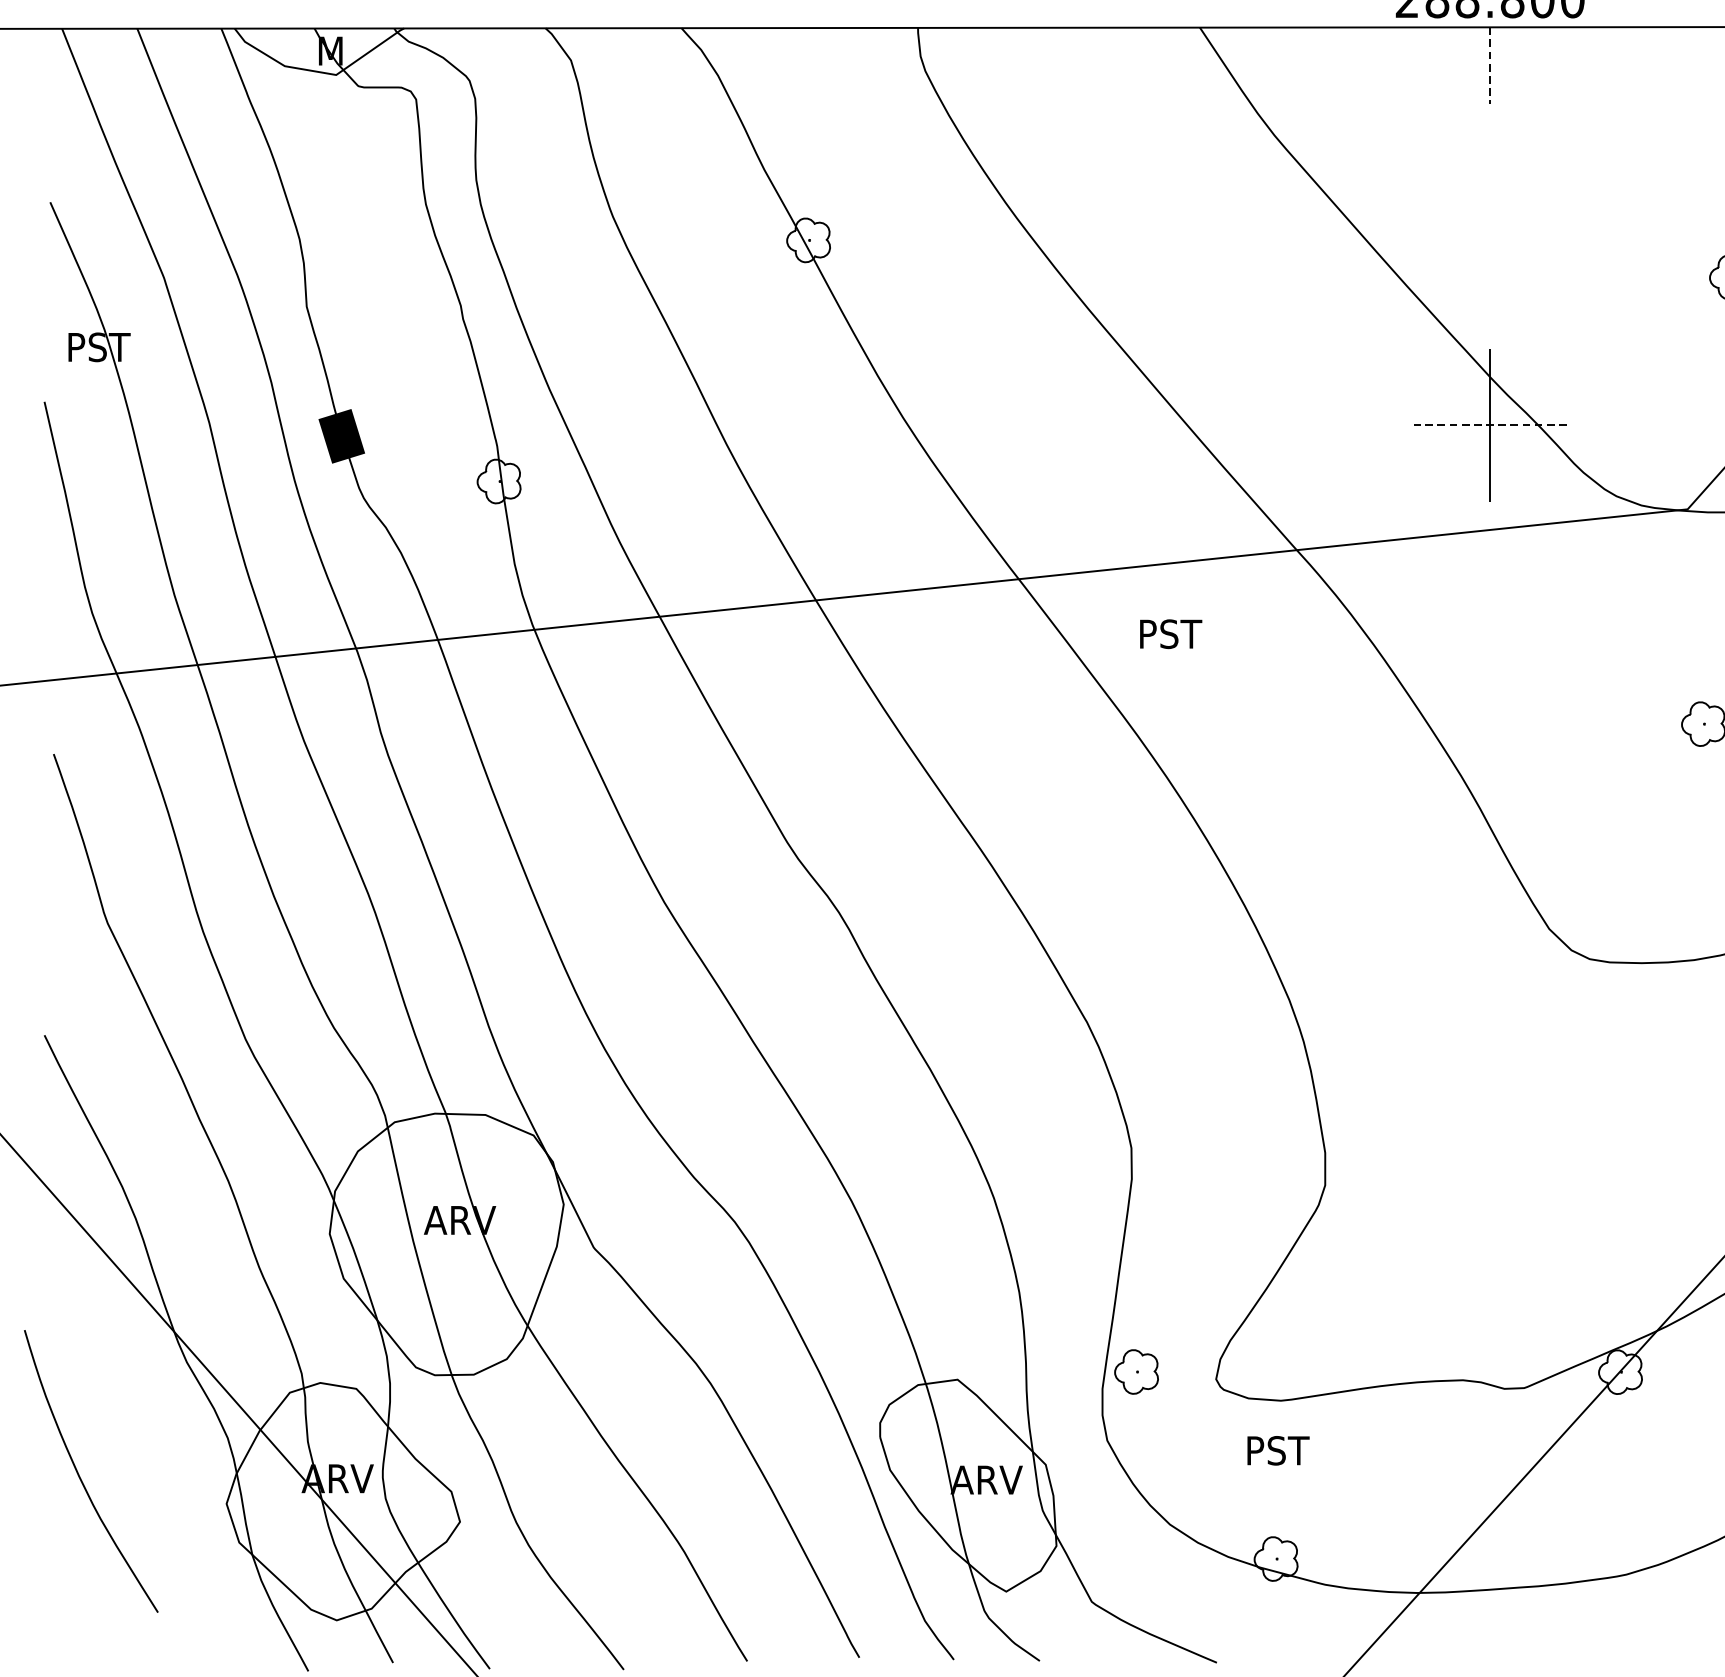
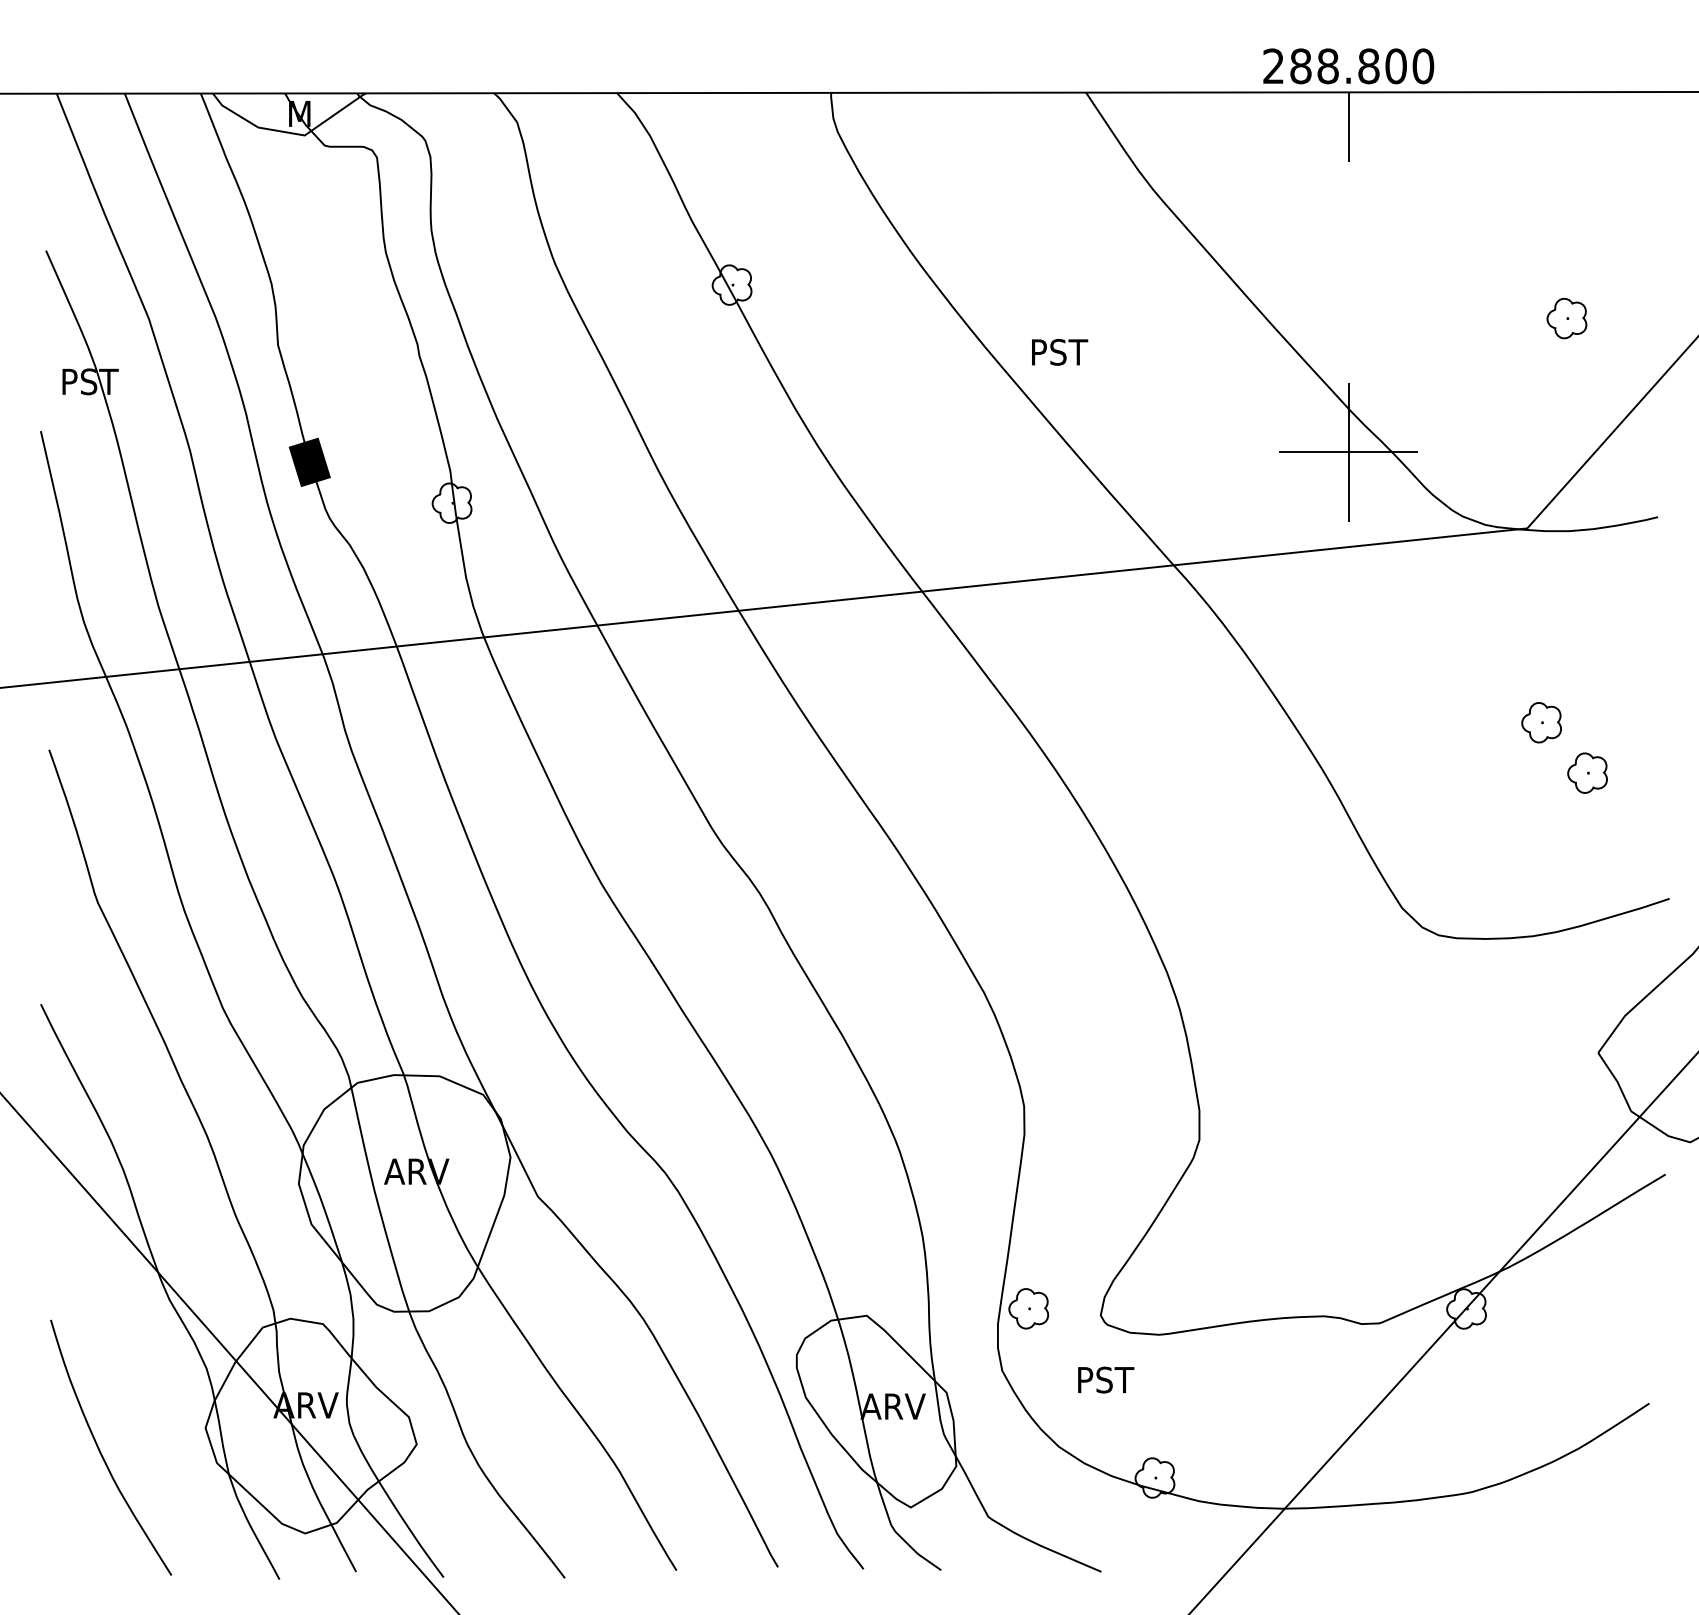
line: (1490, 66) -> (1348, 127), dashed -> solid
line: (1490, 425) -> (1348, 452), dashed -> solid
text: (1171, 634) -> (1060, 352), moved
text: (1278, 1450) -> (1106, 1379), moved
curve: (80, 1476) -> (101, 1452), moved

